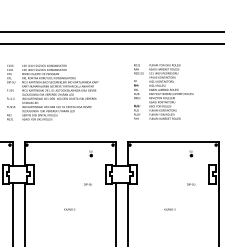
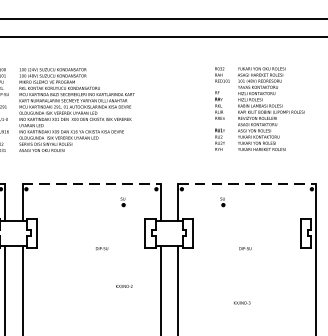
text: (163, 91) -> (259, 108), moved
line: (70, 141) -> (92, 183), solid -> dashed
line: (173, 141) -> (247, 183), solid -> dashed
part: (191, 153) -> (223, 201), moved
text: (87, 184) -> (101, 248), moved
text: (191, 184) -> (246, 248), moved
text: (69, 209) -> (123, 286), moved
text: (169, 209) -> (241, 302), moved

